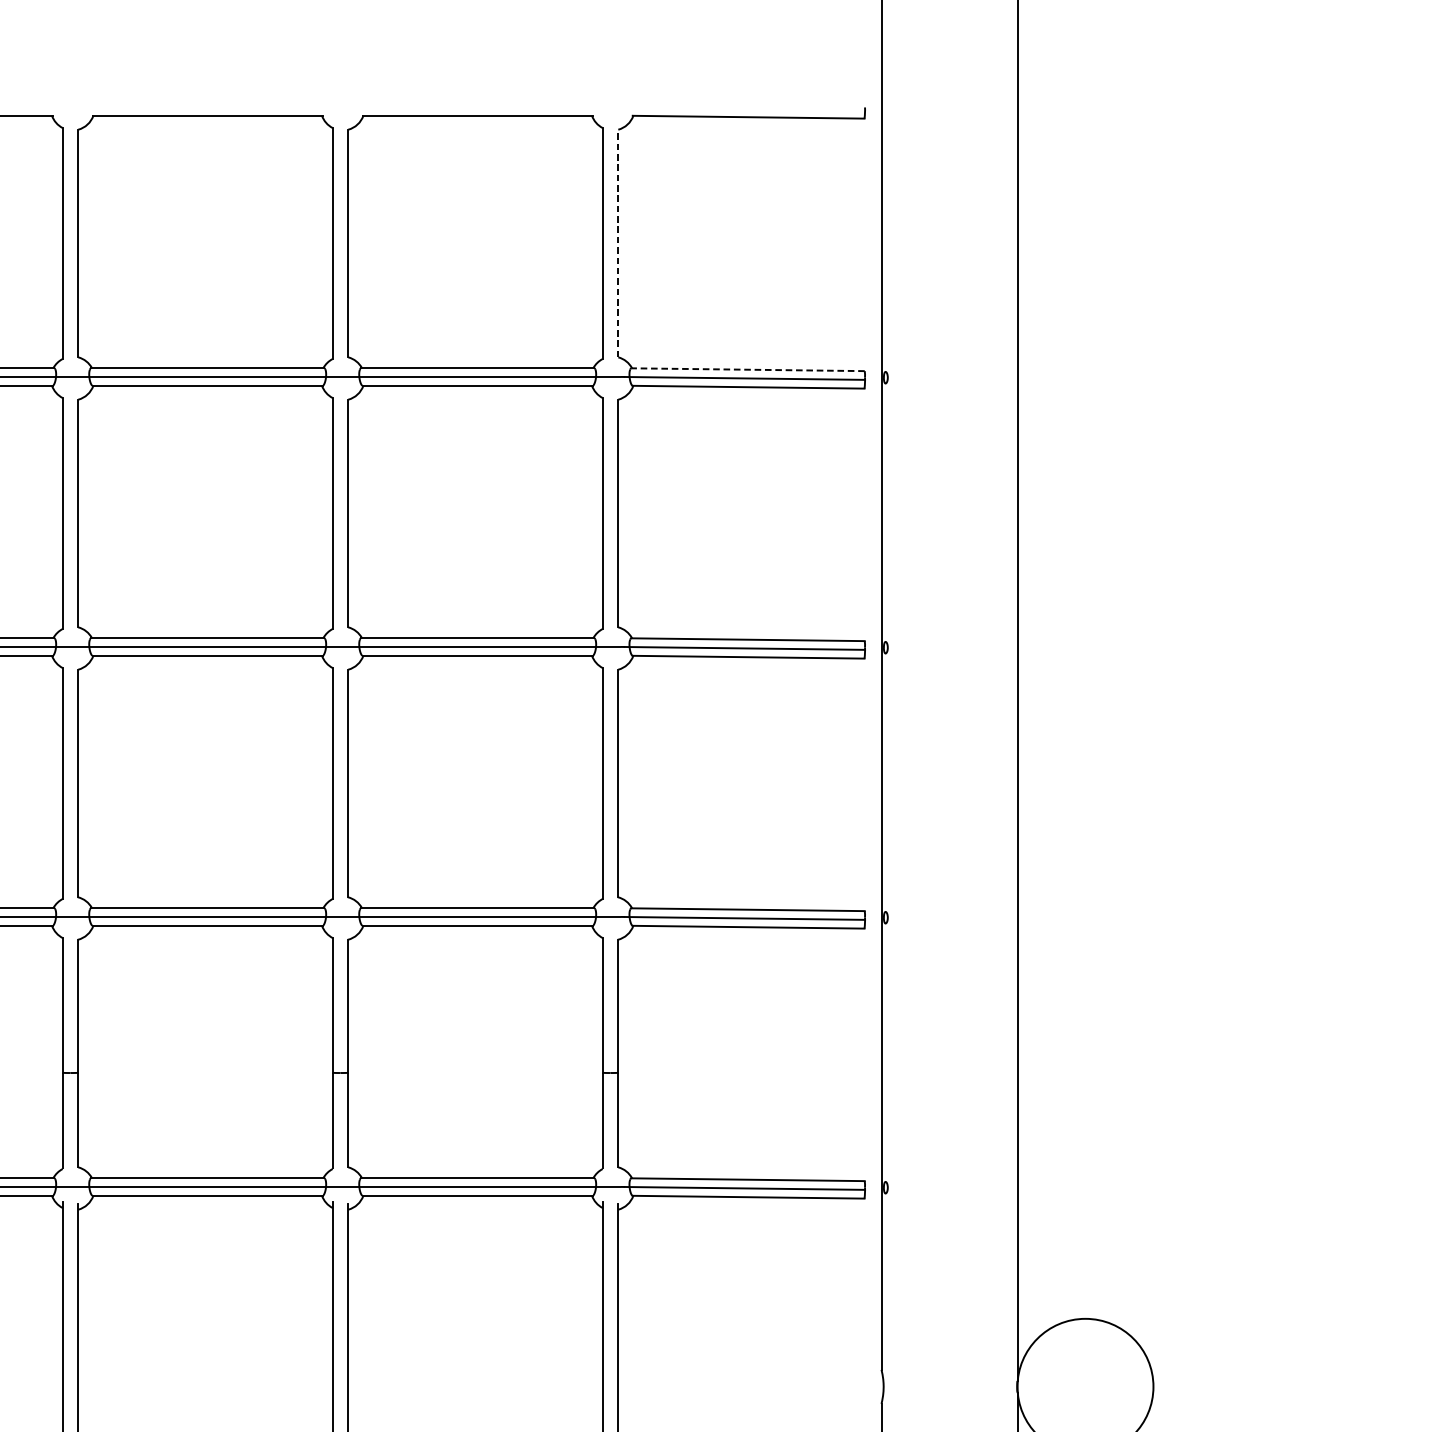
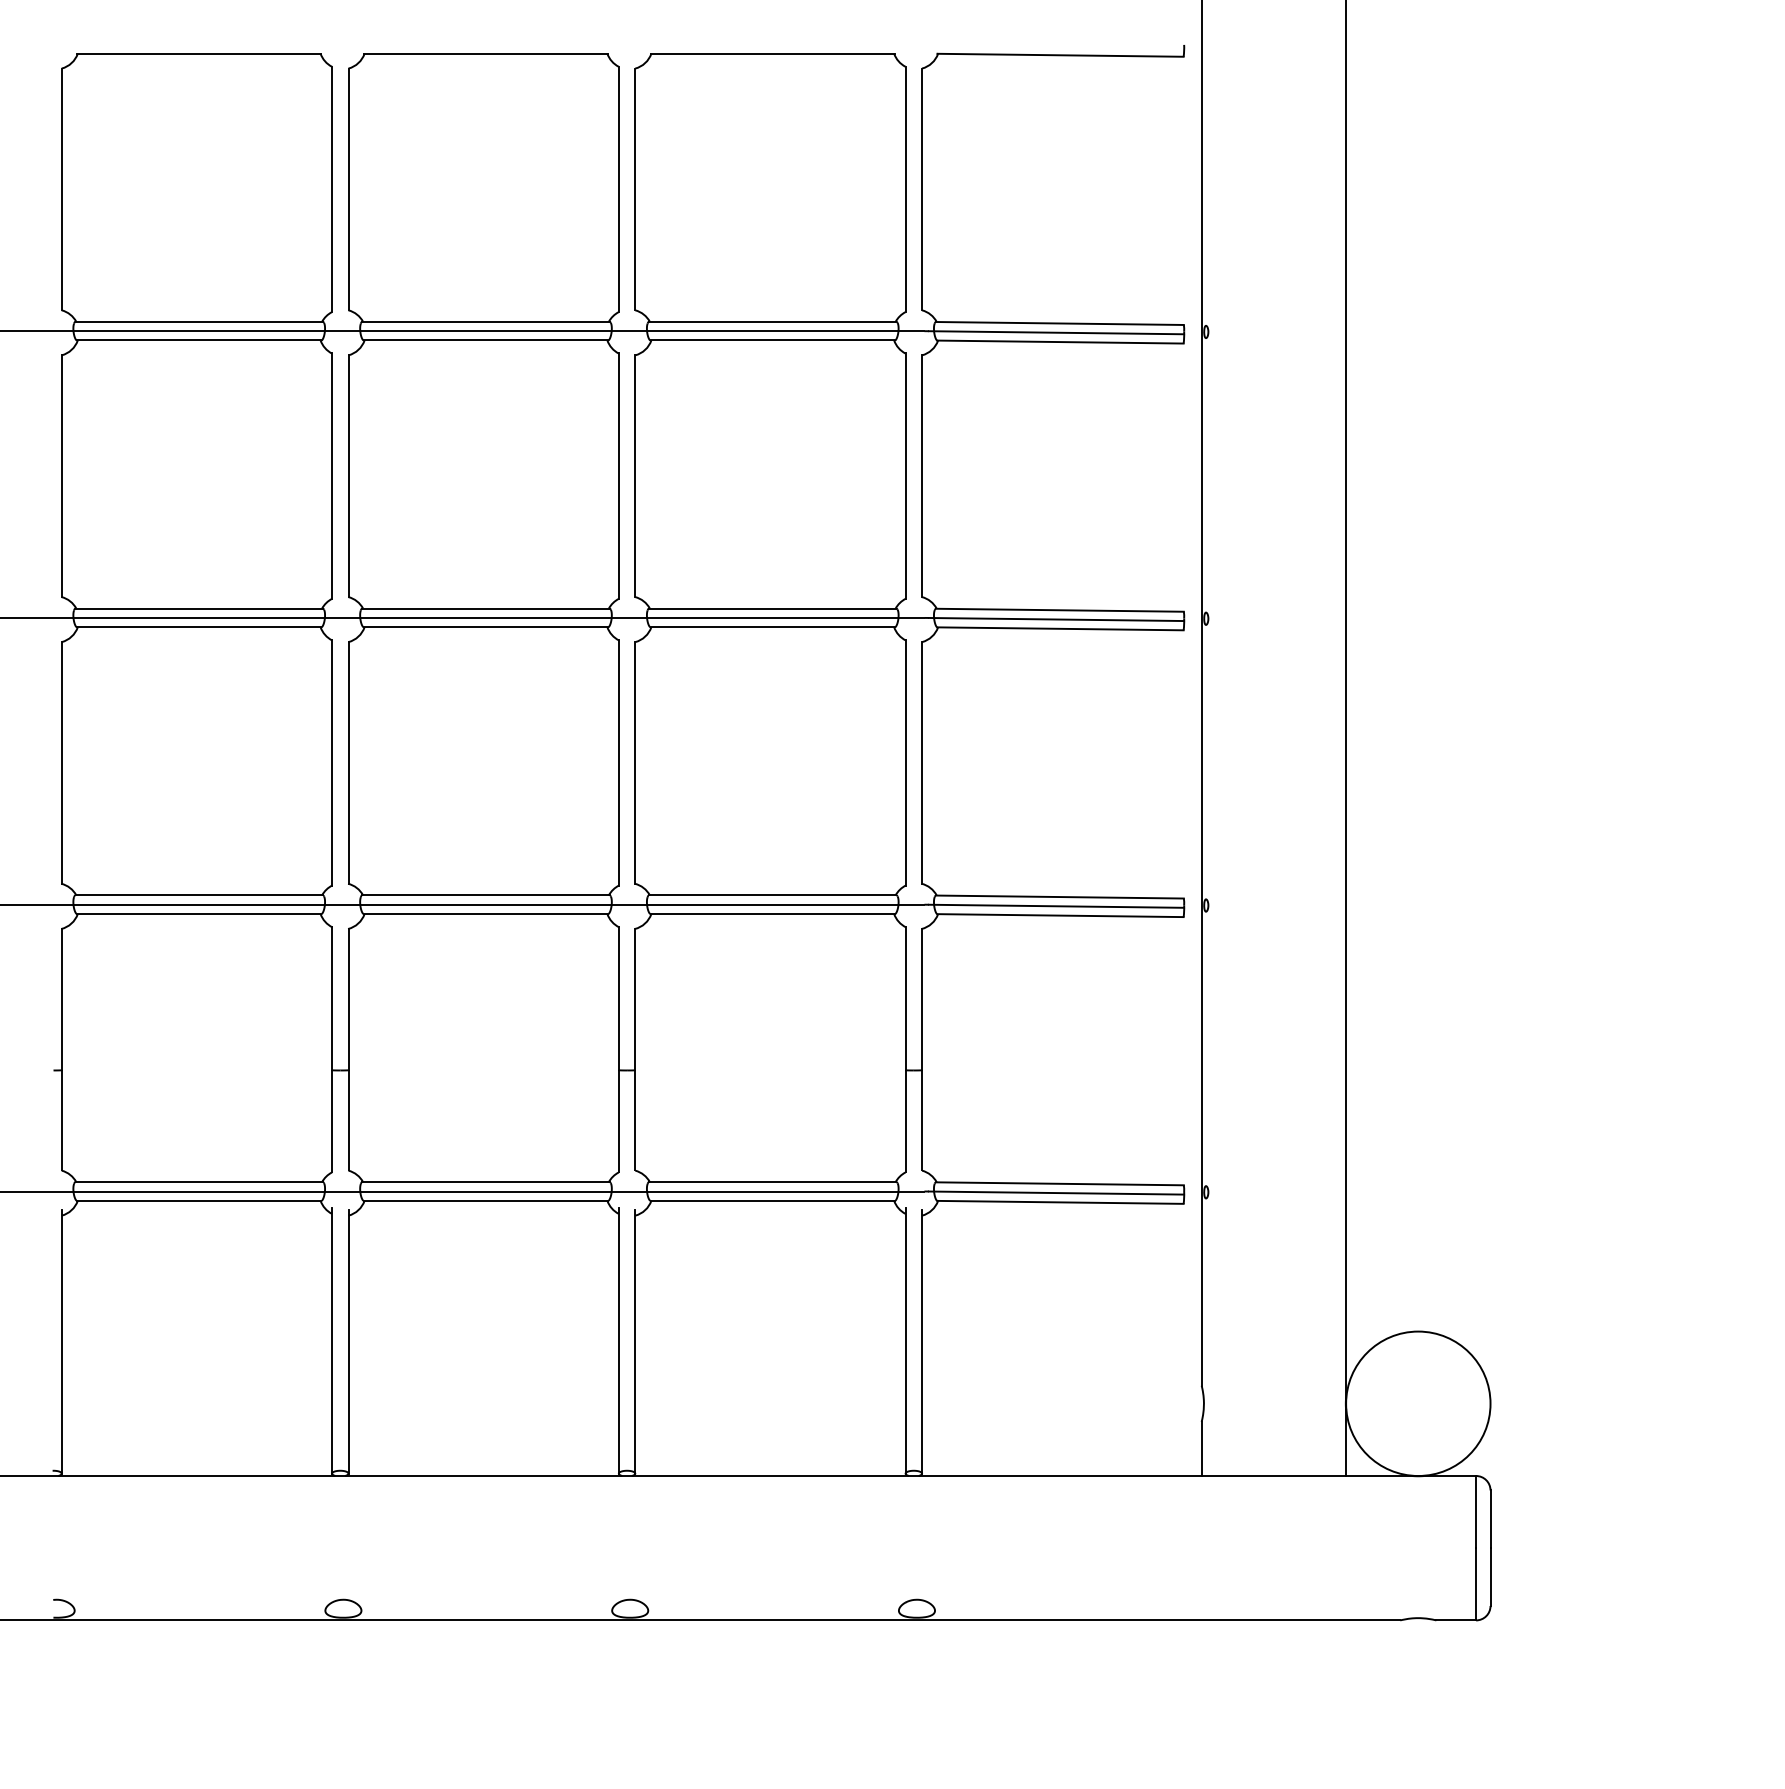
line: (618, 243) -> (922, 189), dashed -> solid
line: (747, 369) -> (1059, 323), dashed -> solid

